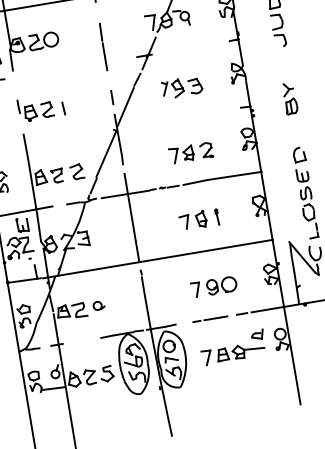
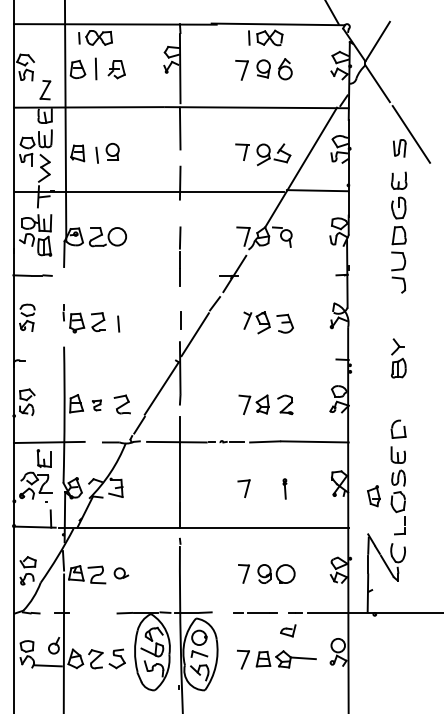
part: (56, 176) -> (96, 405), size x0.6
part: (201, 219) -> (373, 496), moved
part: (257, 334) -> (288, 630), moved

